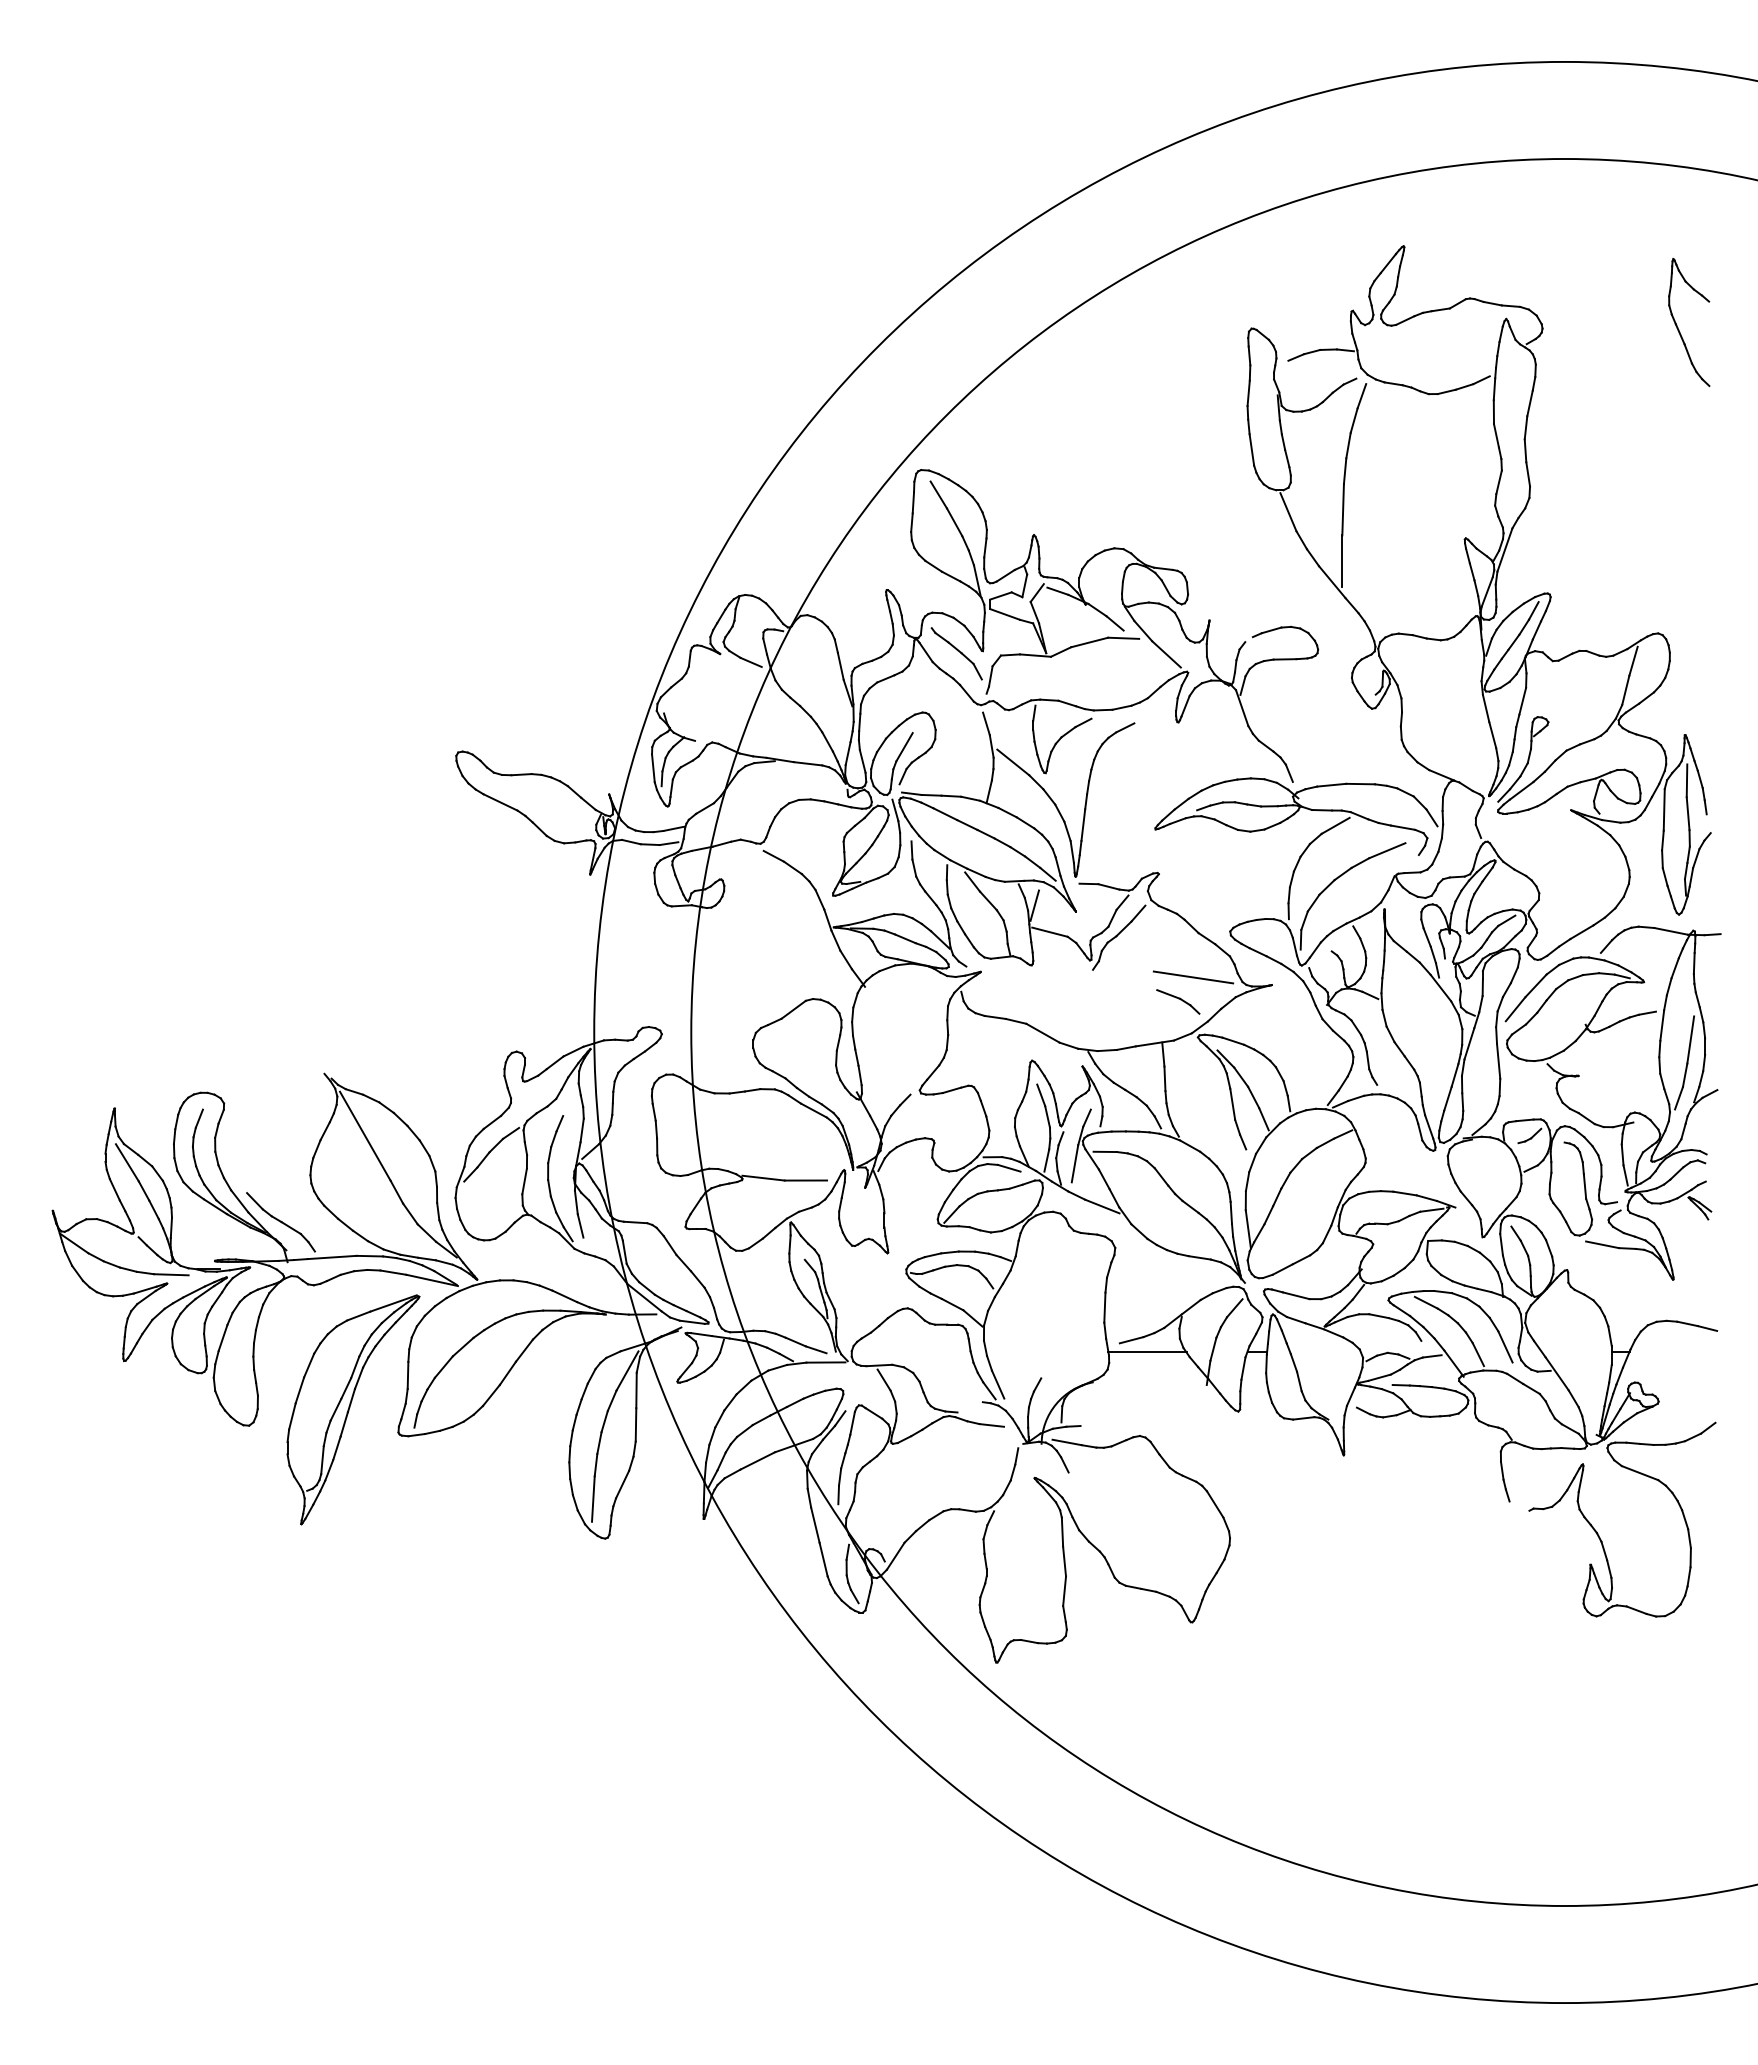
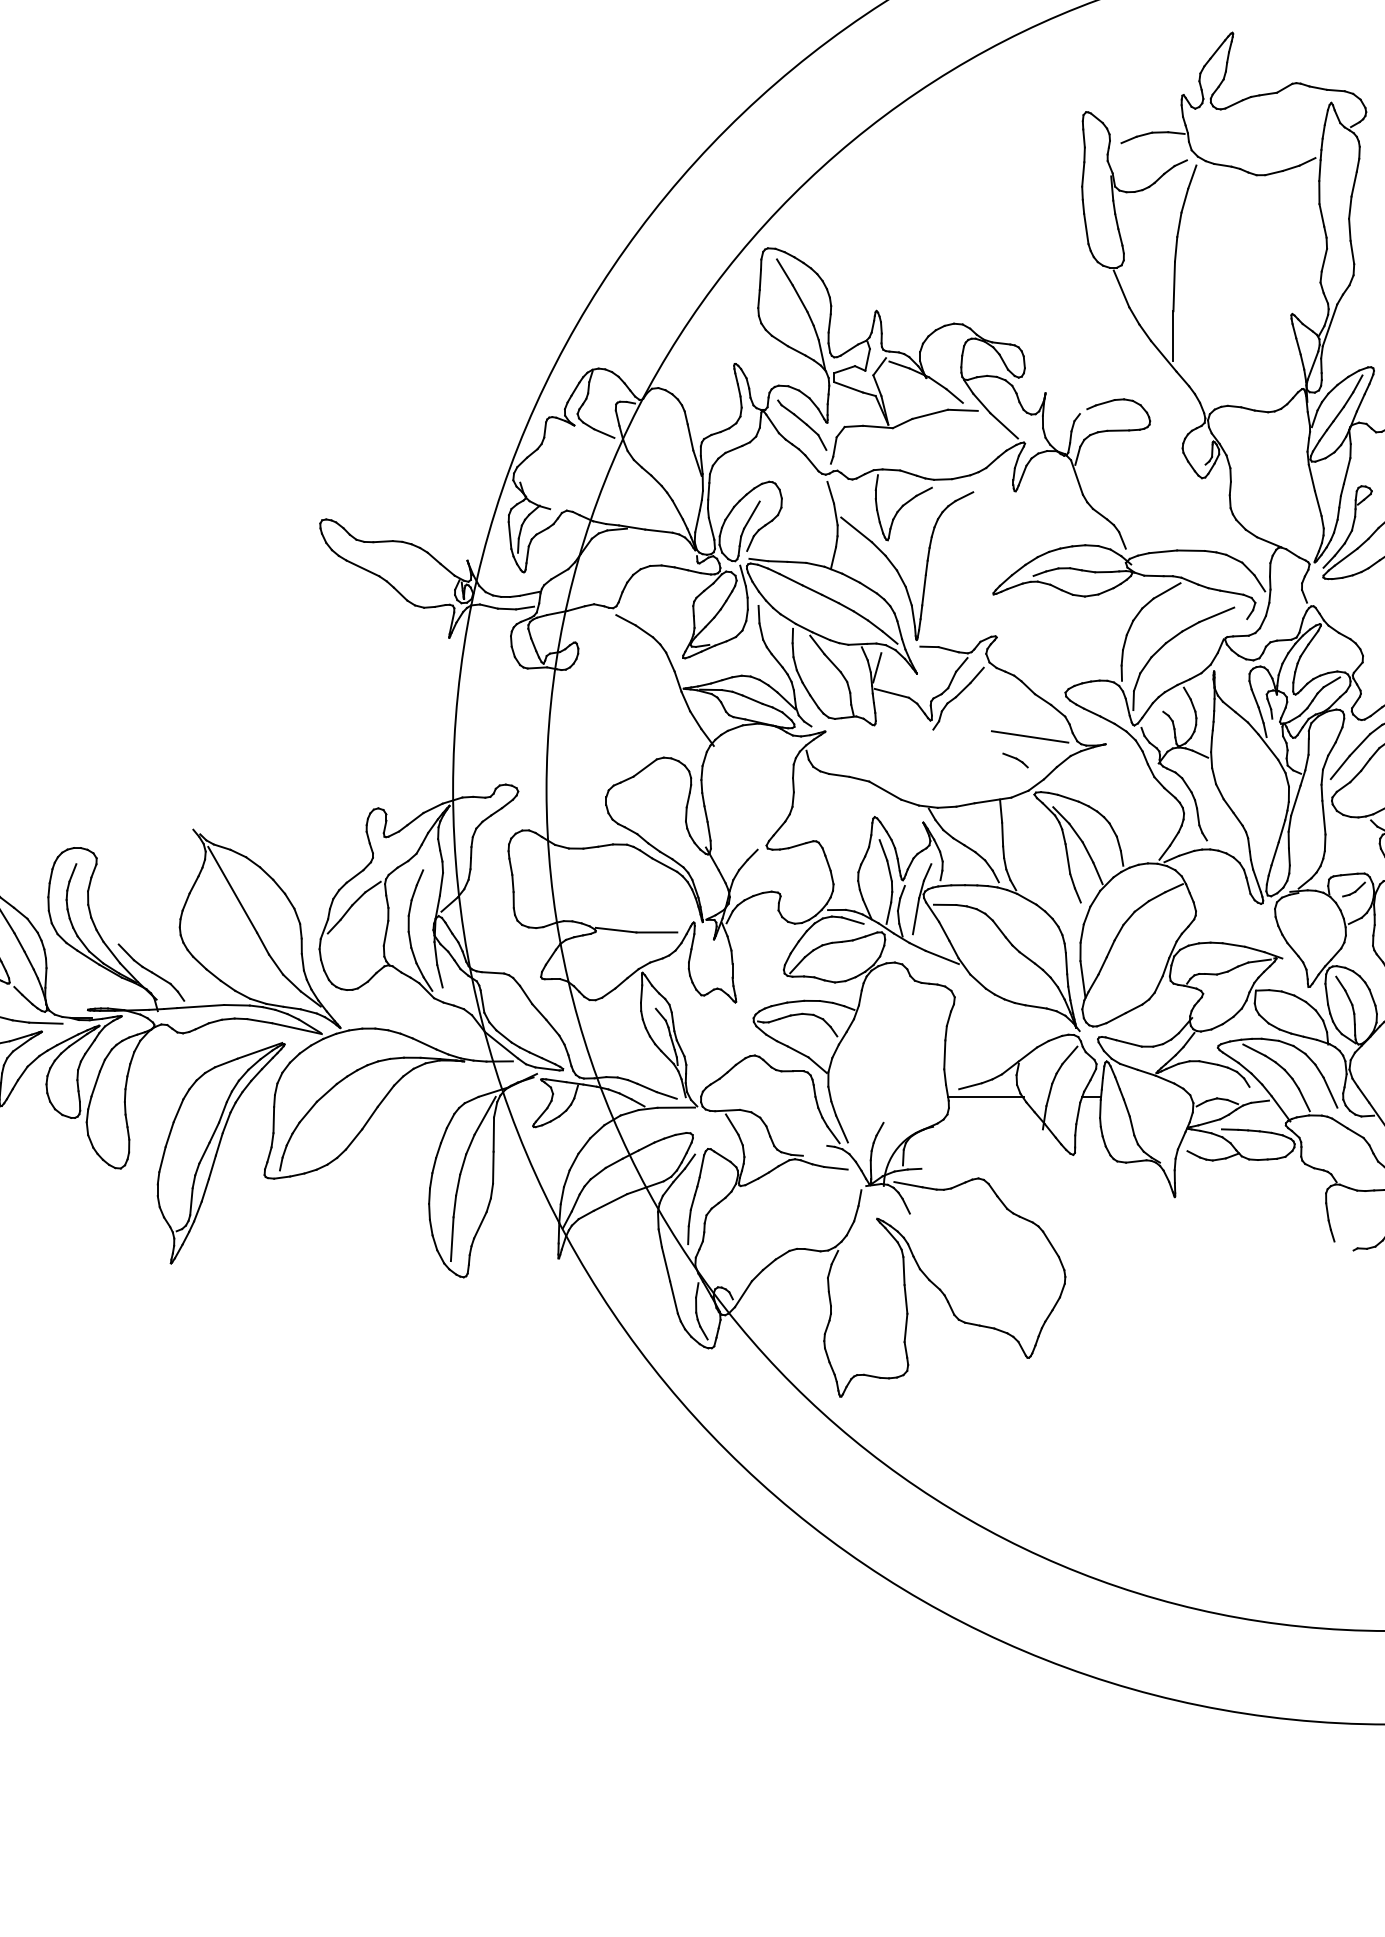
part: (1178, 1001) -> (1015, 760), size x0.6

